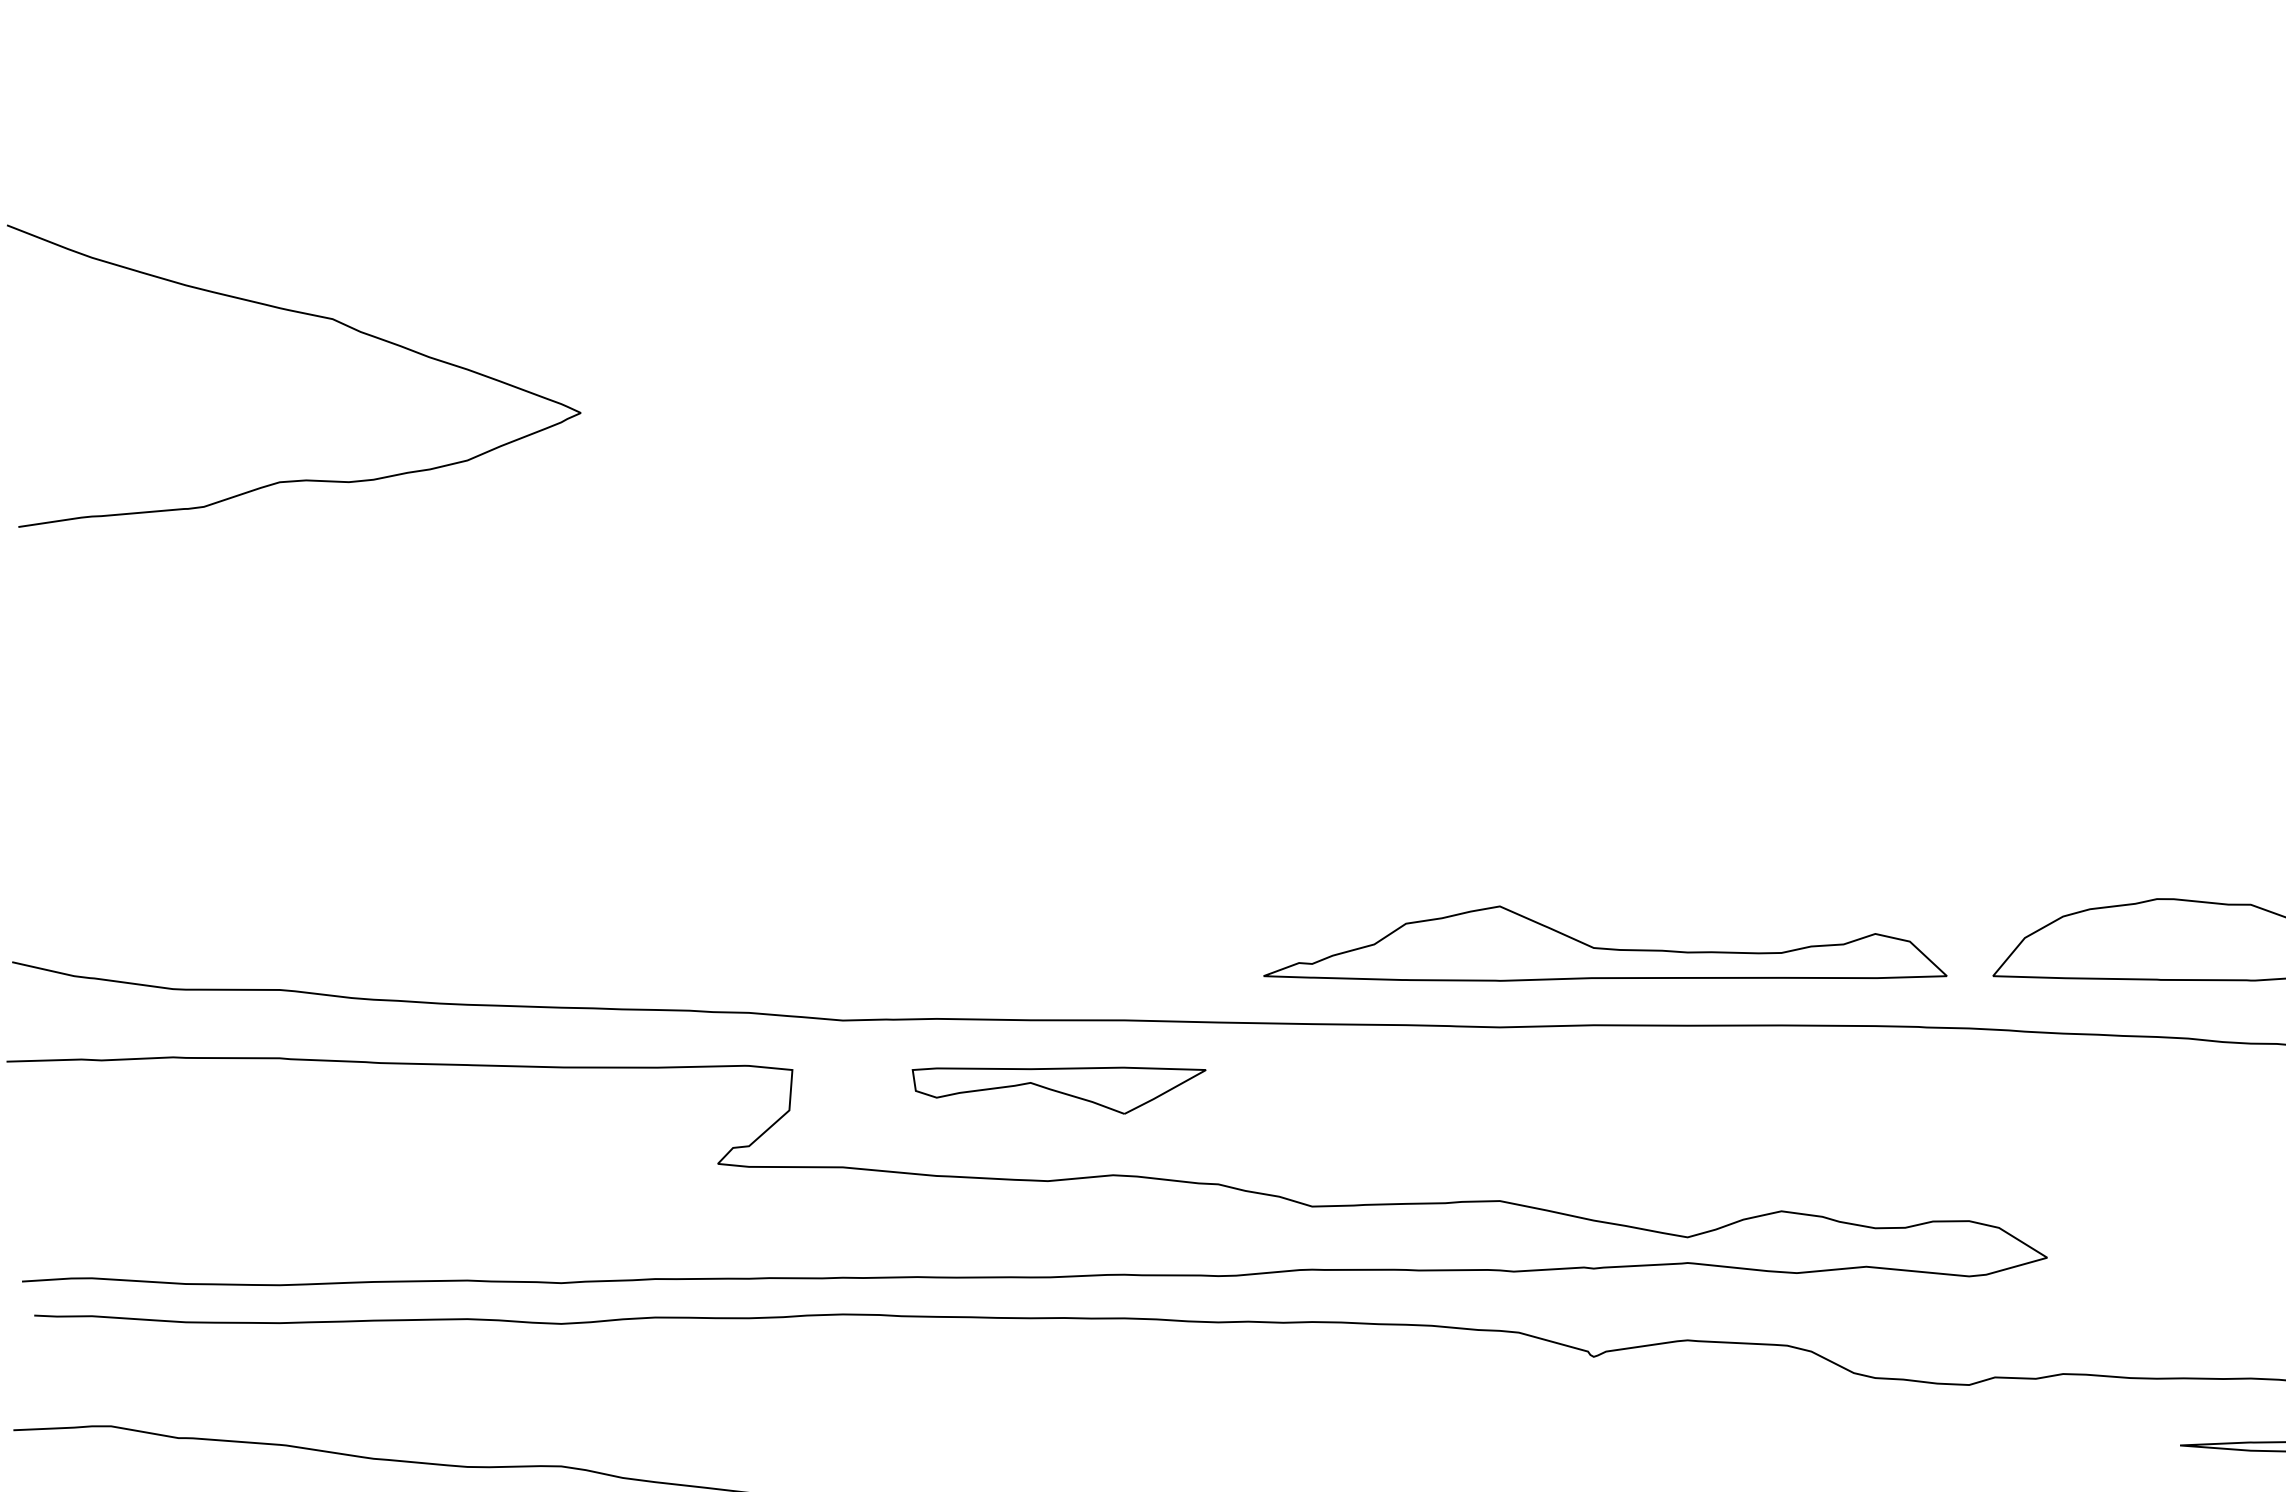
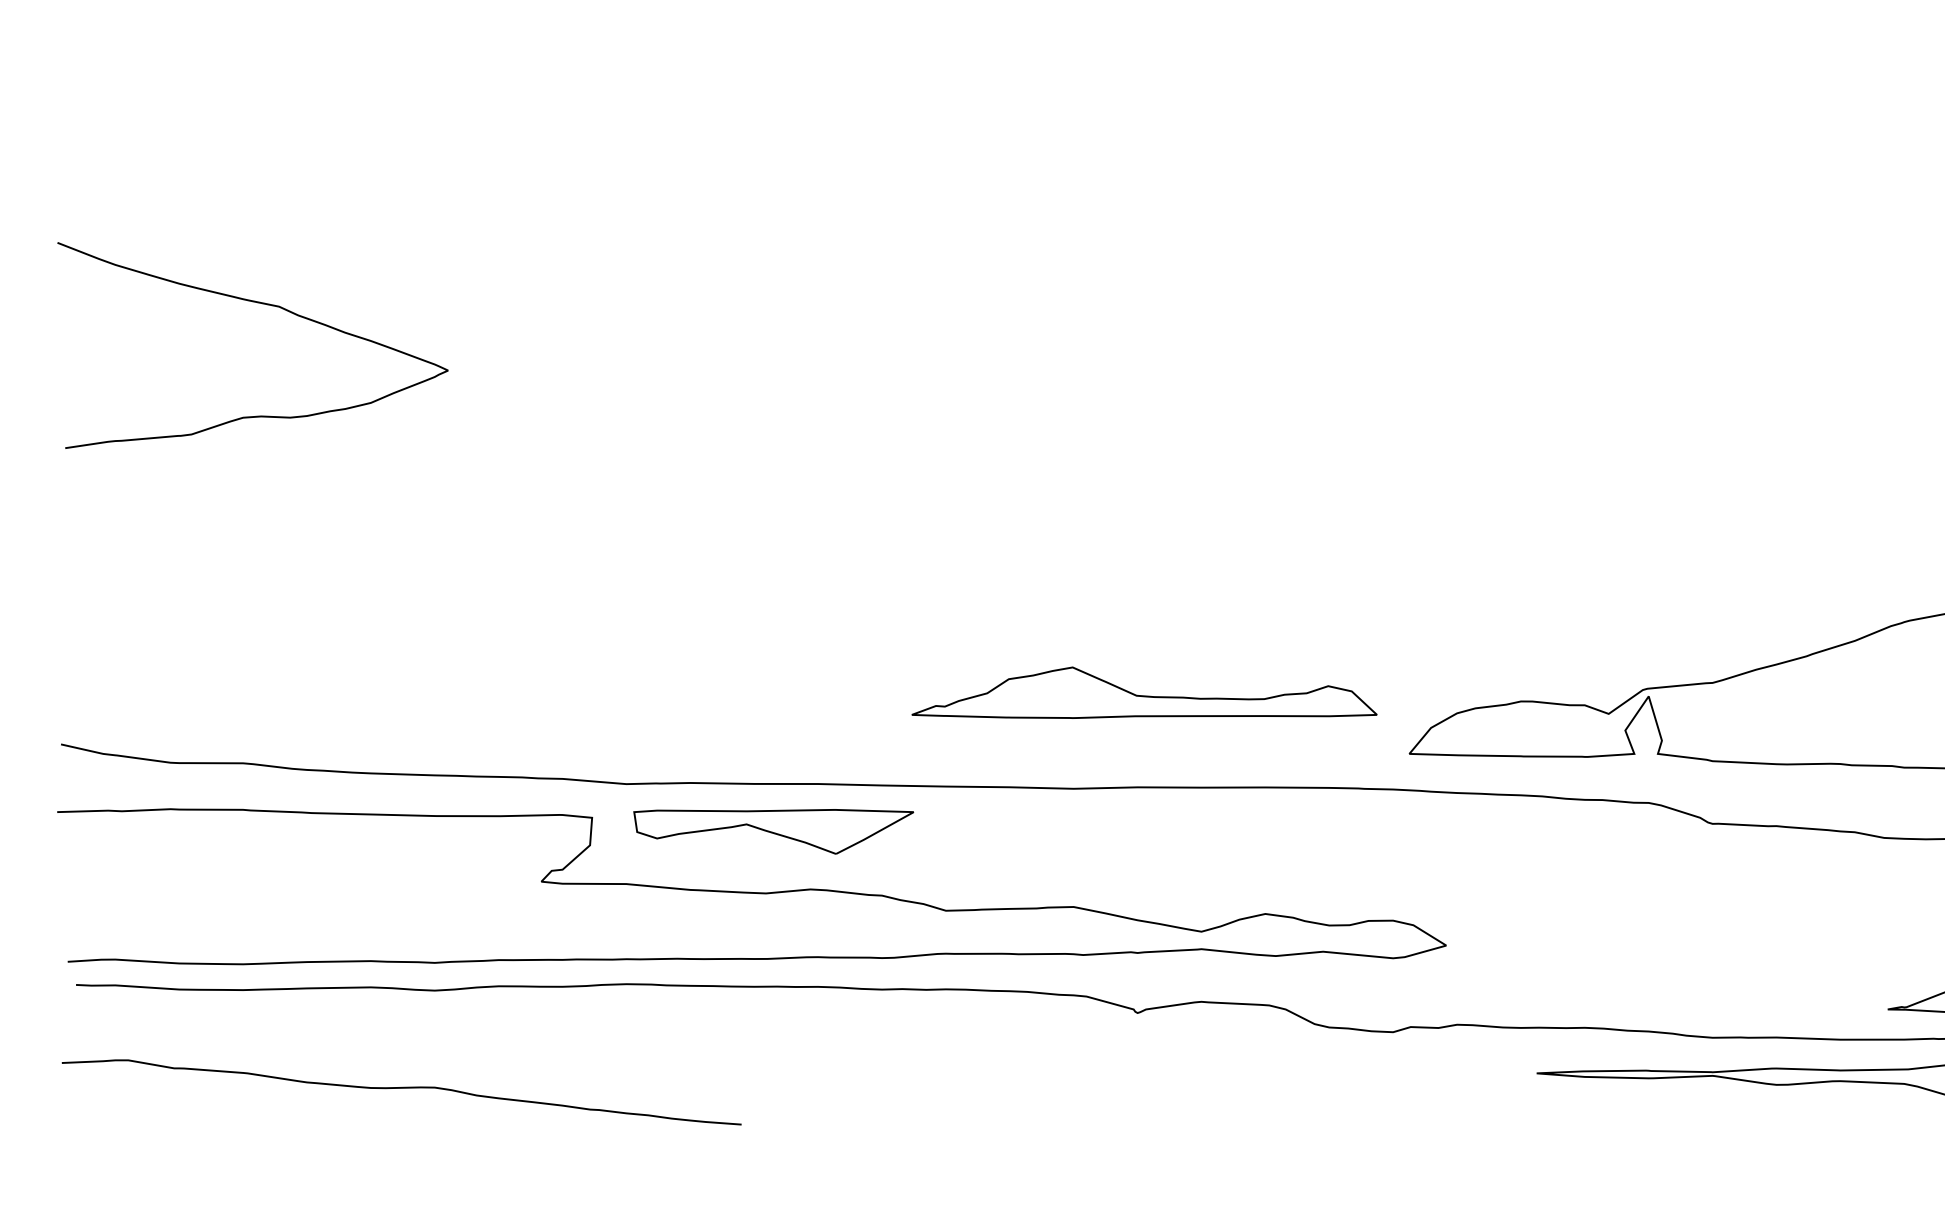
part: (1605, 943) -> (1144, 692), moved
part: (1058, 1090) -> (773, 831), size x1.4

